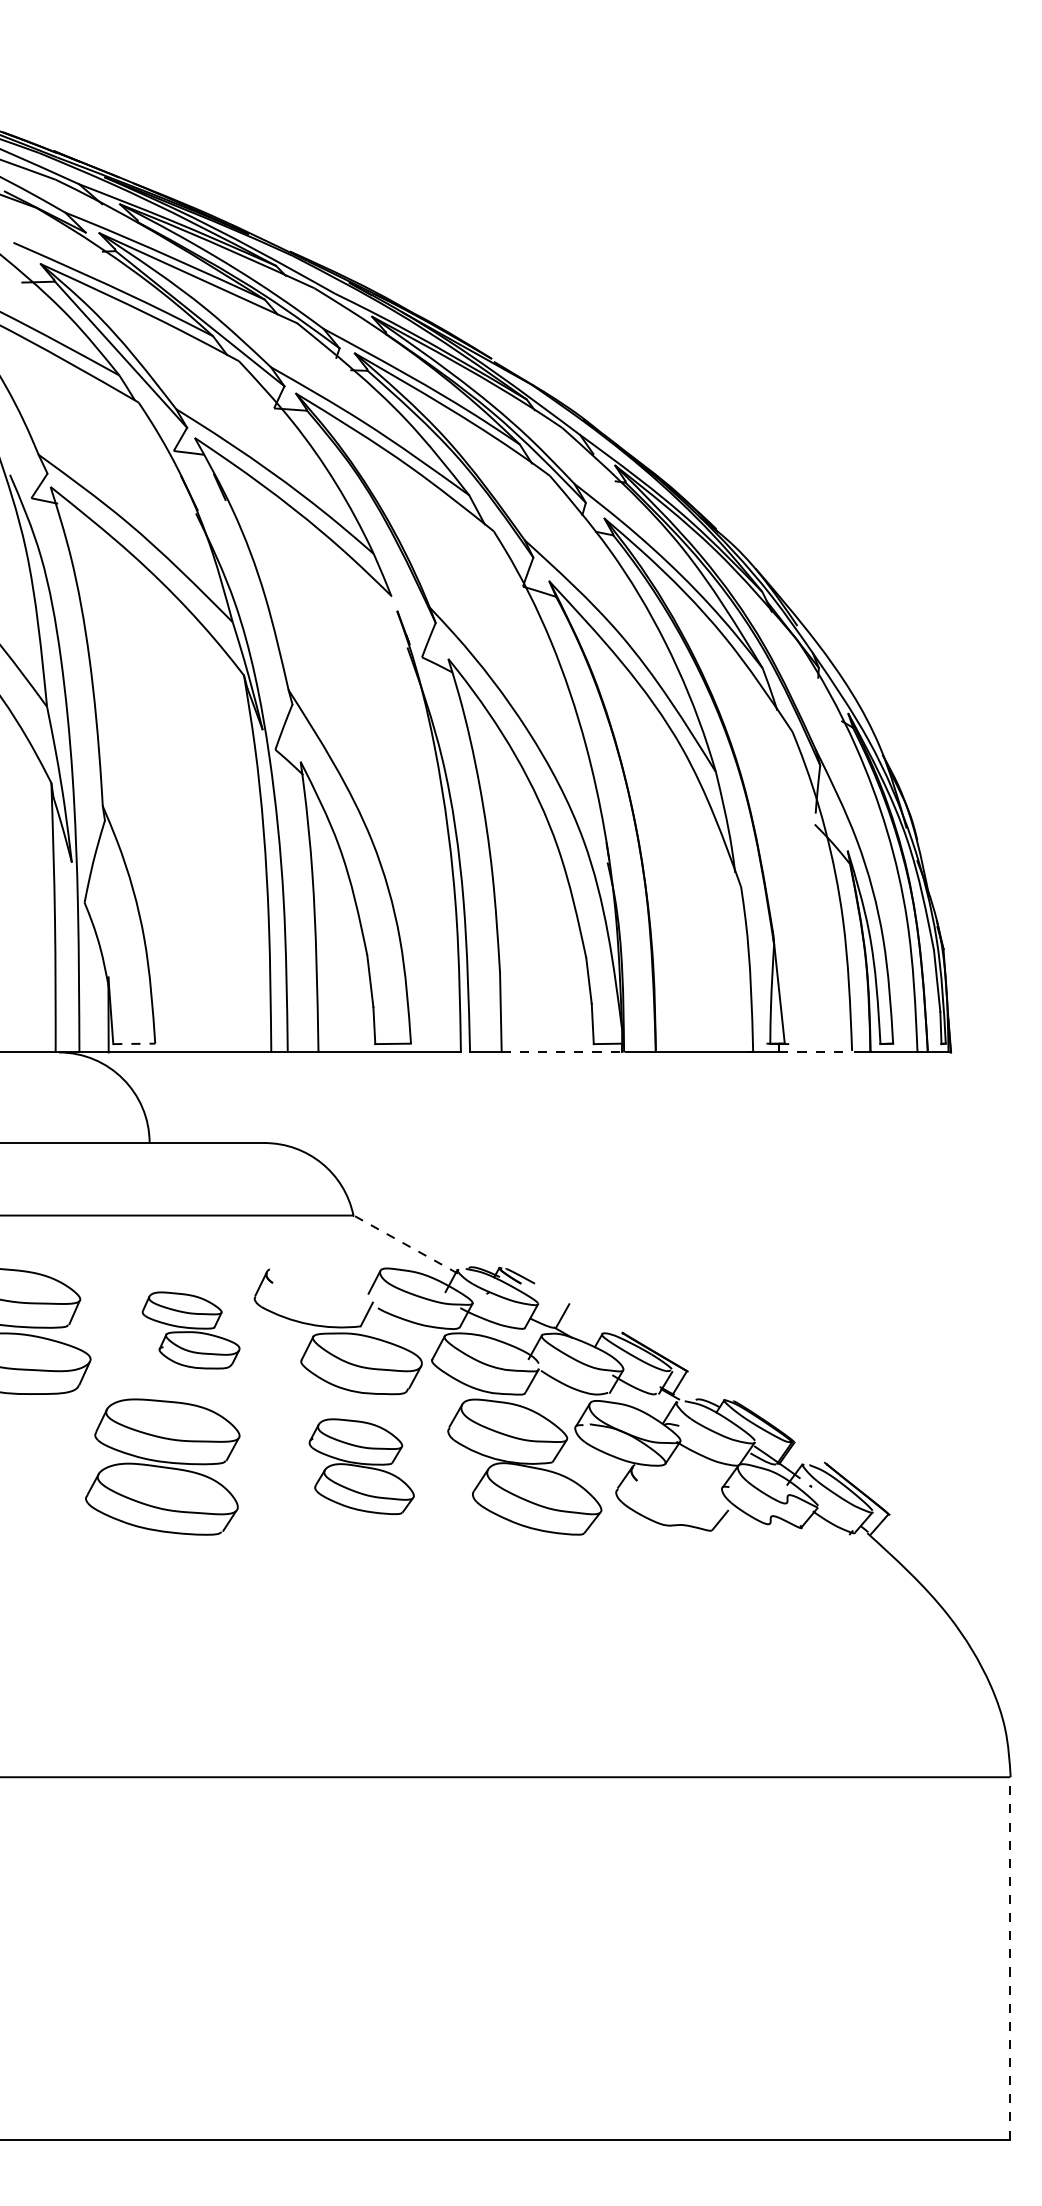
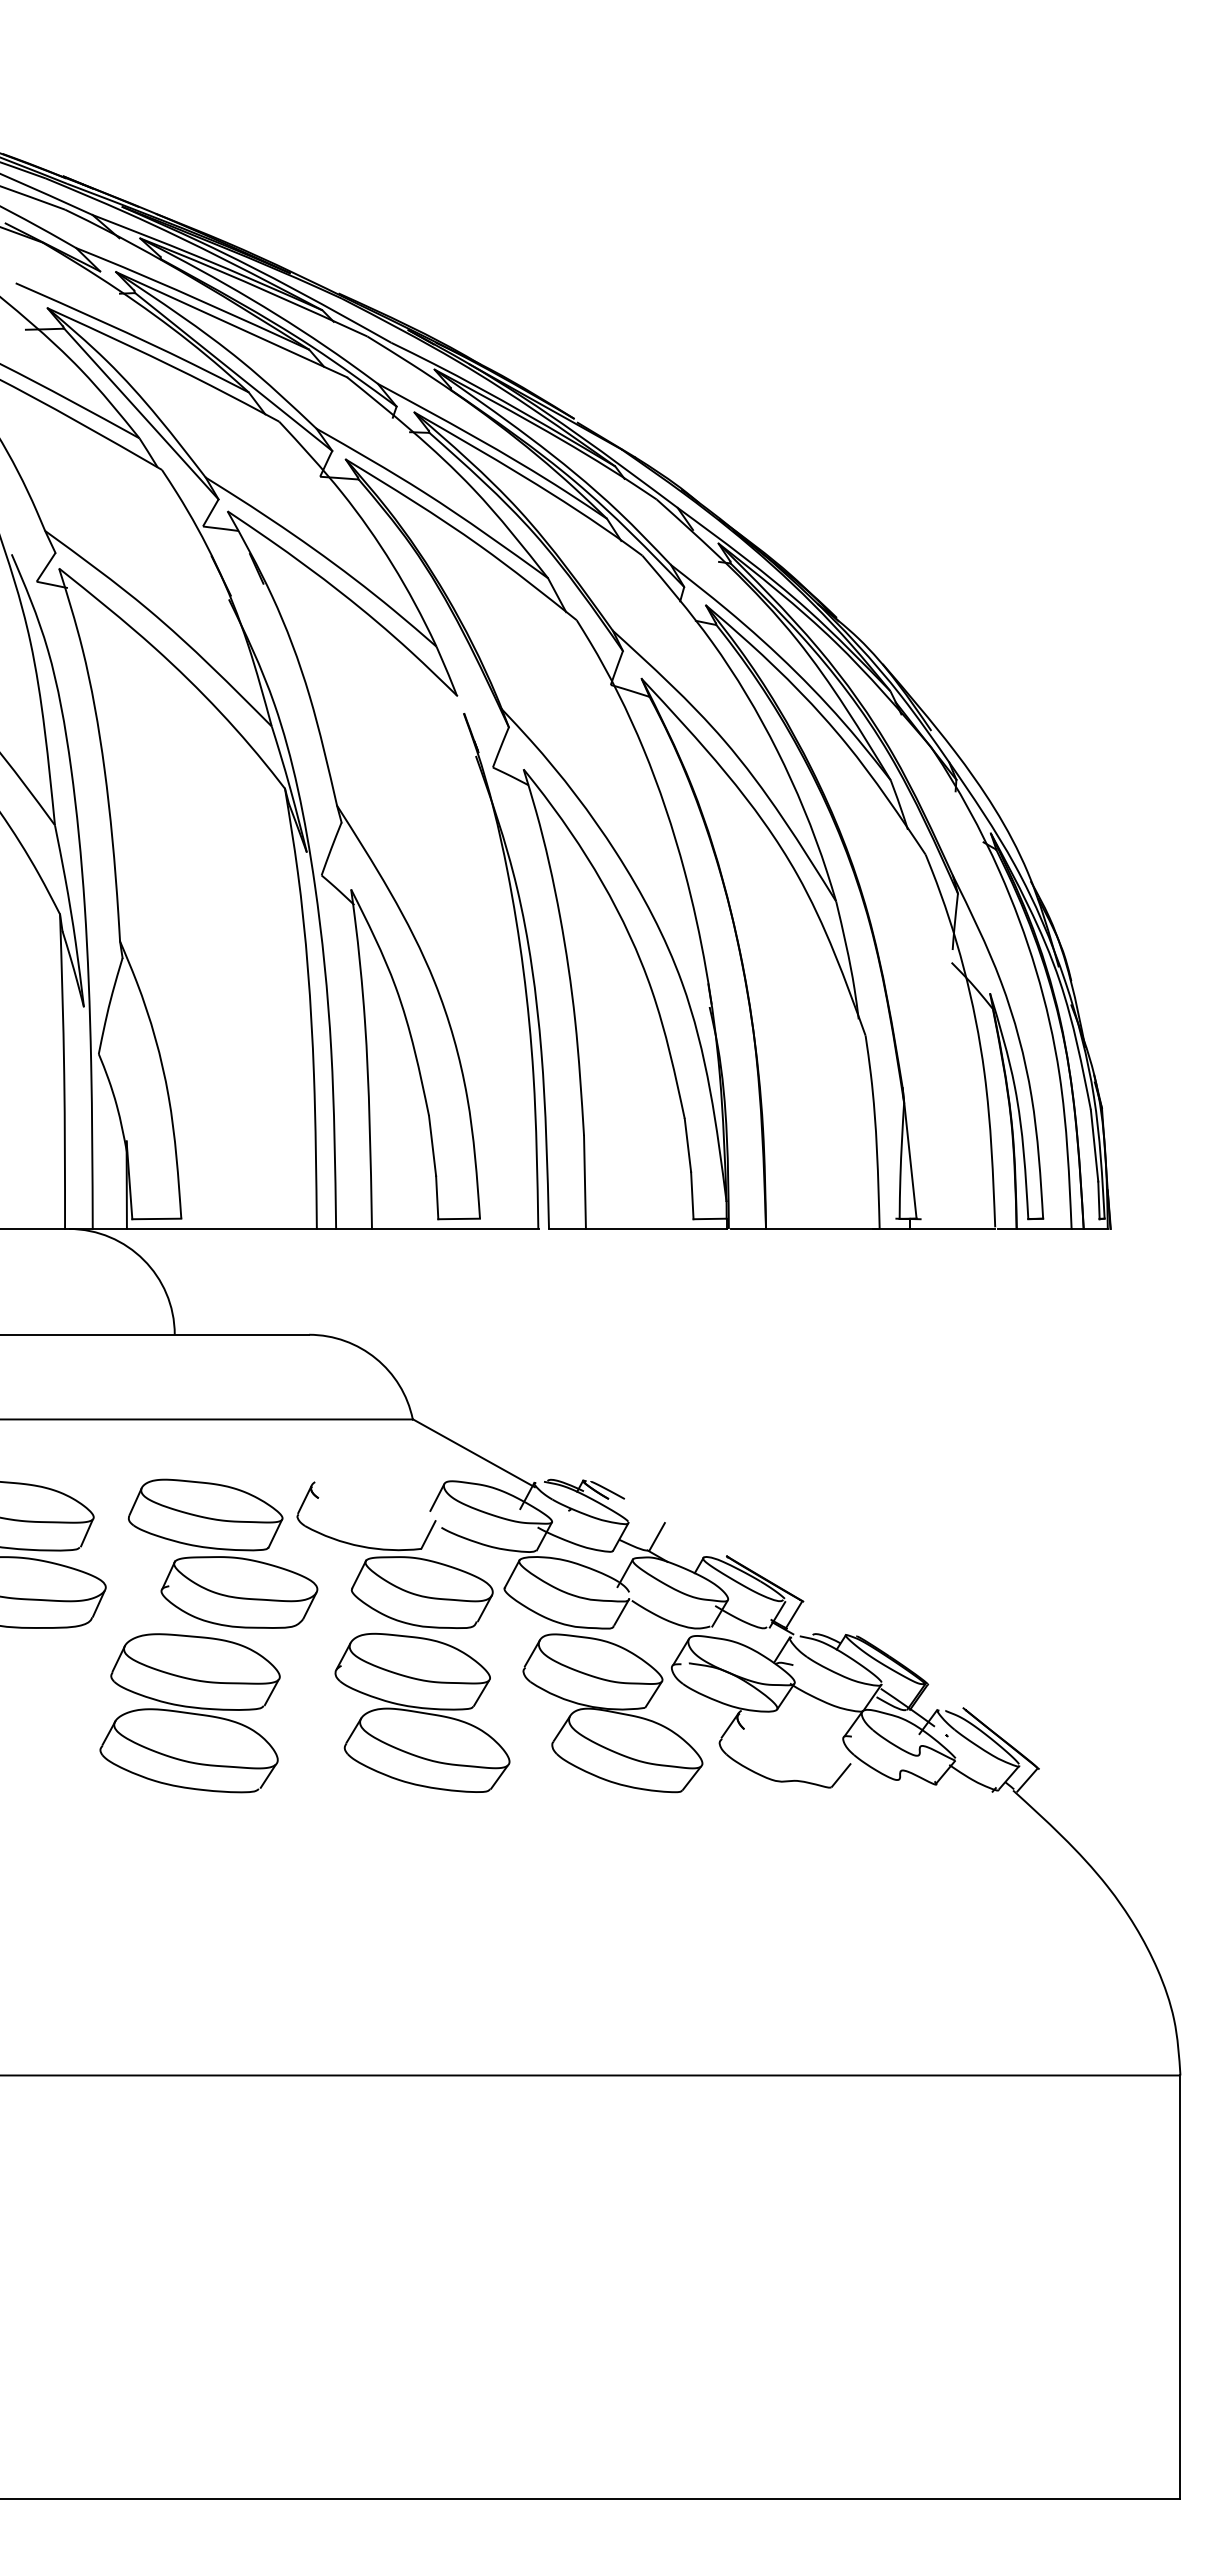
line: (134, 1043) -> (157, 1218), dashed -> solid
line: (562, 1052) -> (656, 1228), dashed -> solid
line: (816, 1052) -> (953, 1228), dashed -> solid
line: (406, 1244) -> (474, 1453), dashed -> solid
part: (191, 1330) -> (223, 1553), size x1.67
part: (361, 1466) -> (422, 1712), size x1.43
line: (1009, 1958) -> (1179, 2287), dashed -> solid

